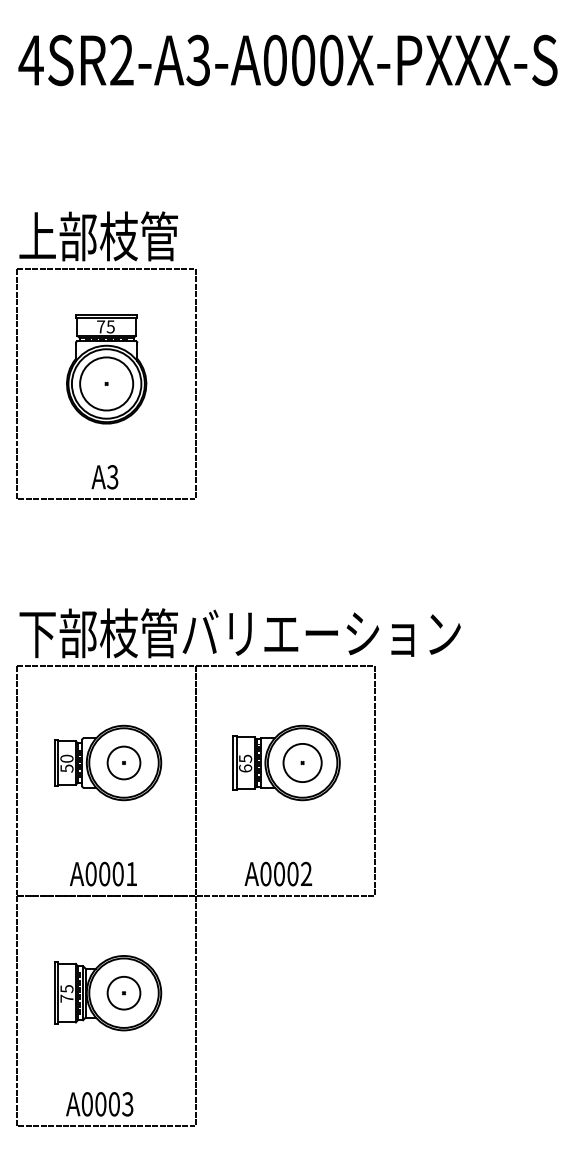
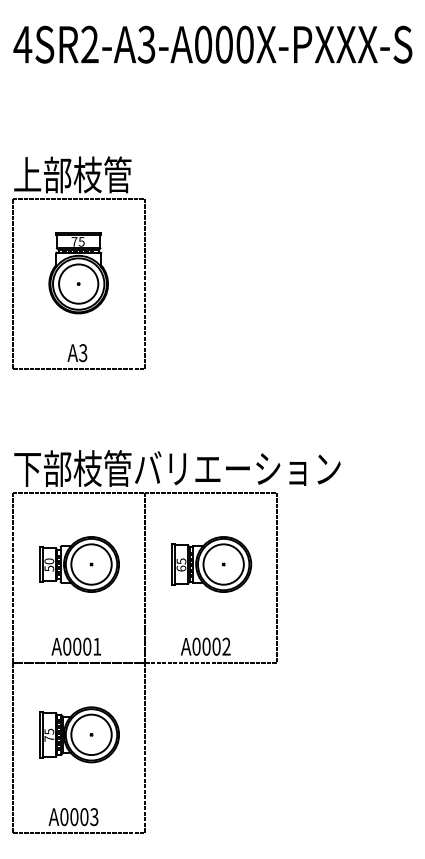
circle: (123, 762) -> (91, 564), size x1.67
circle: (302, 762) -> (223, 564), size x1.43
circle: (123, 992) -> (91, 734), size x1.67

